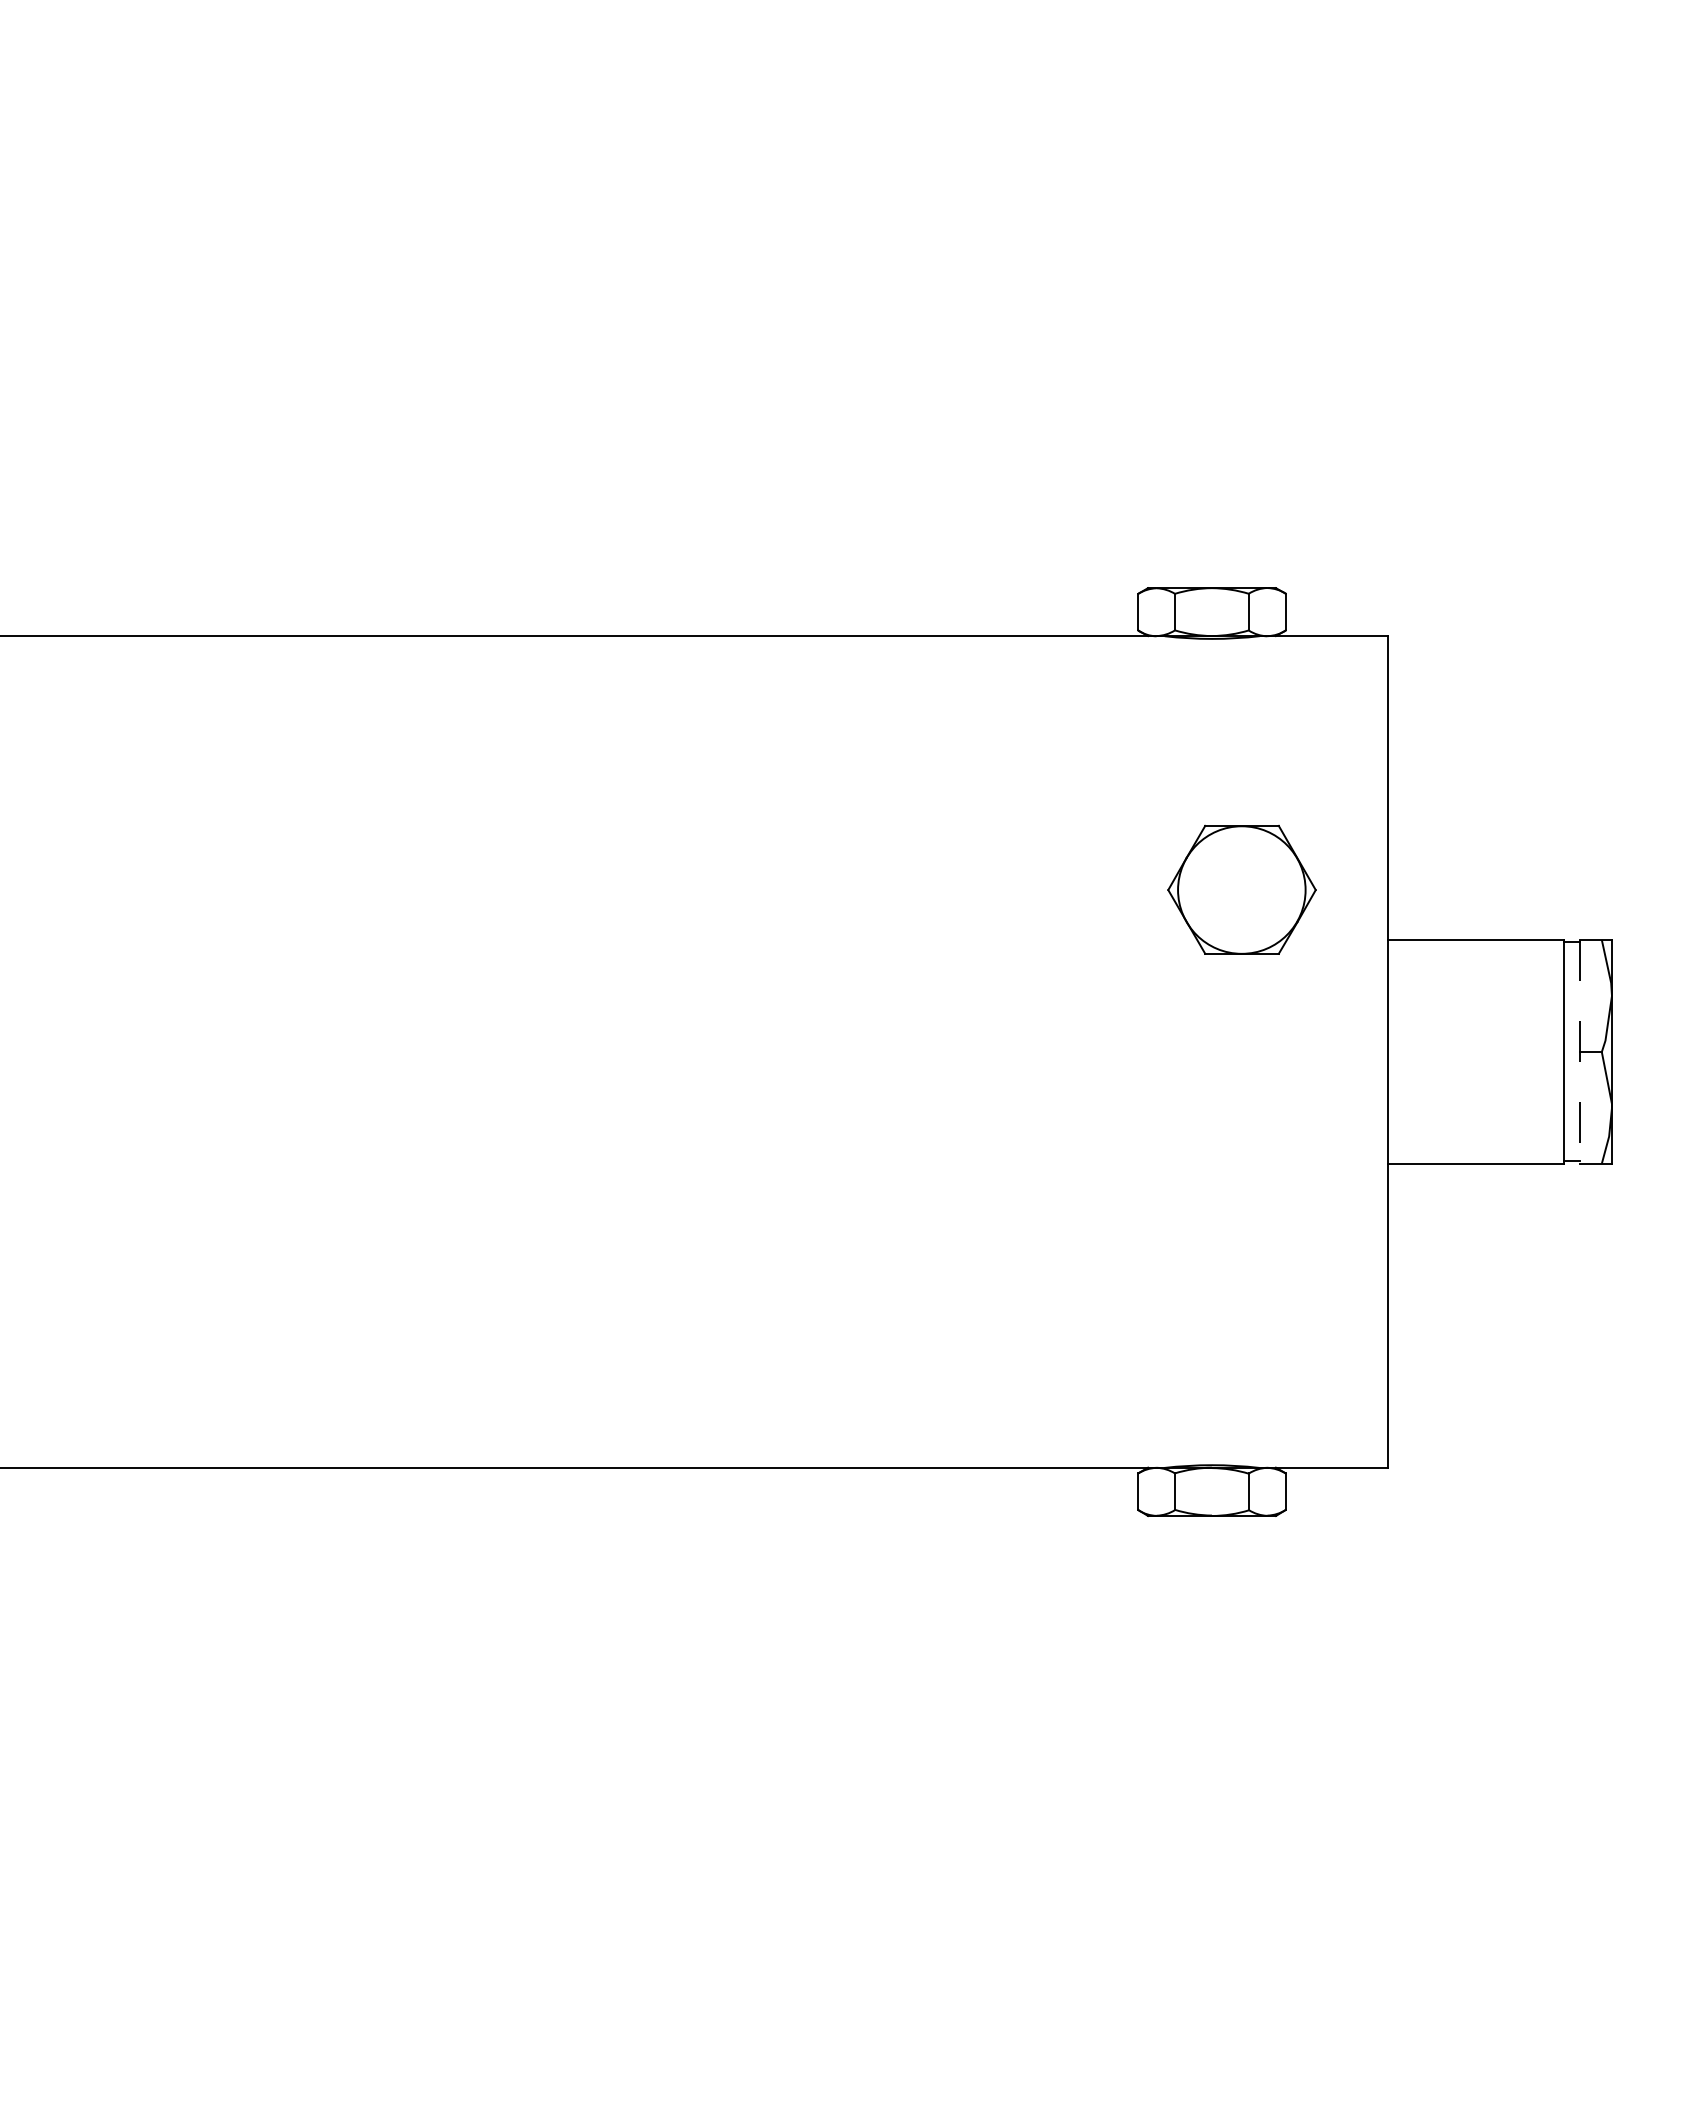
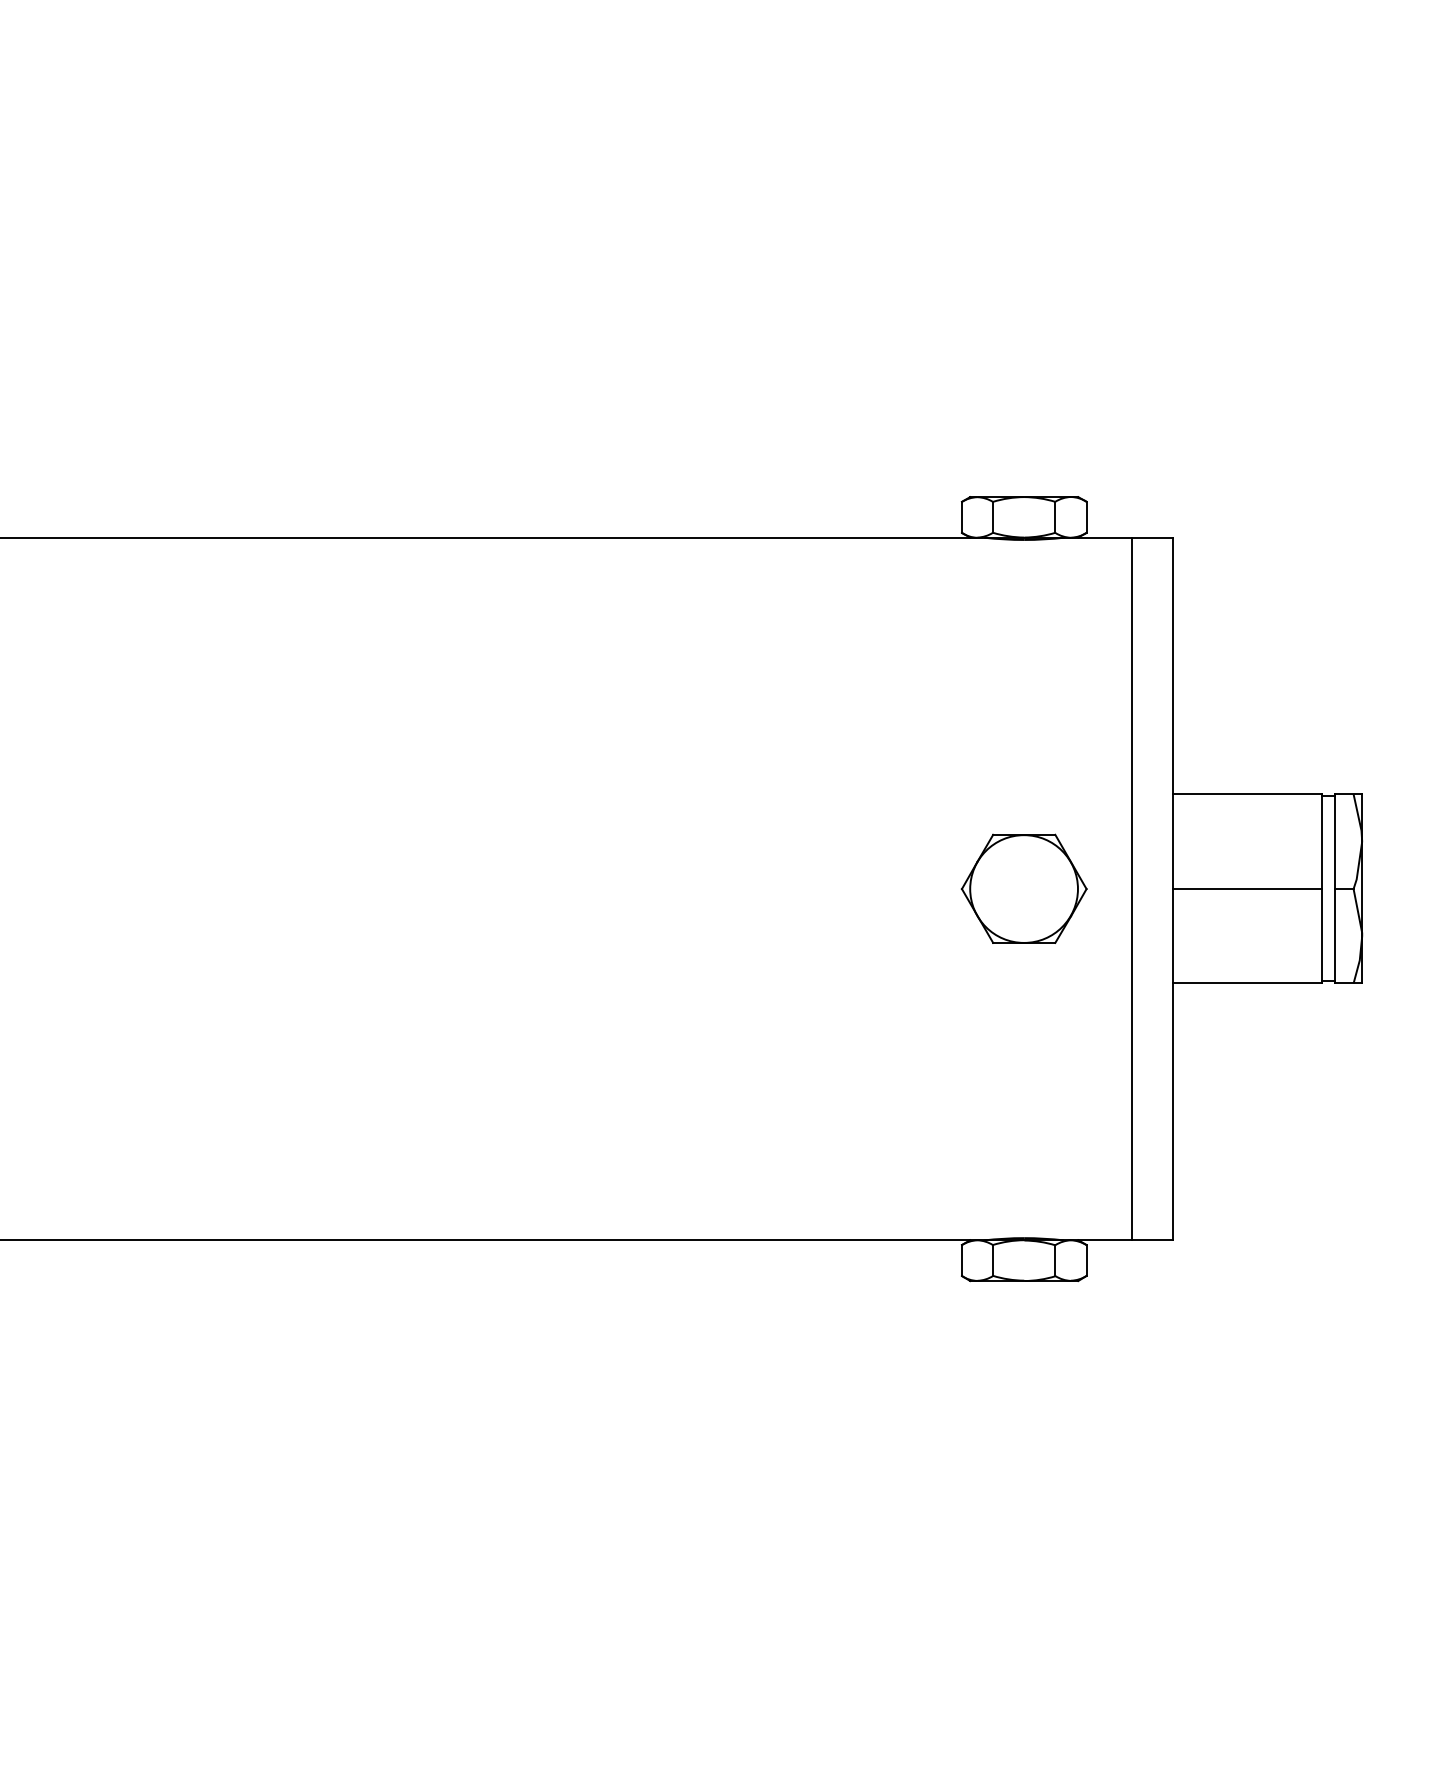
part: (1241, 889) -> (1023, 888), moved
line: (1339, 1051) -> (1131, 888), added
line: (1579, 1051) -> (1334, 888), dashed -> solid
line: (1476, 1052) -> (1247, 889), added

